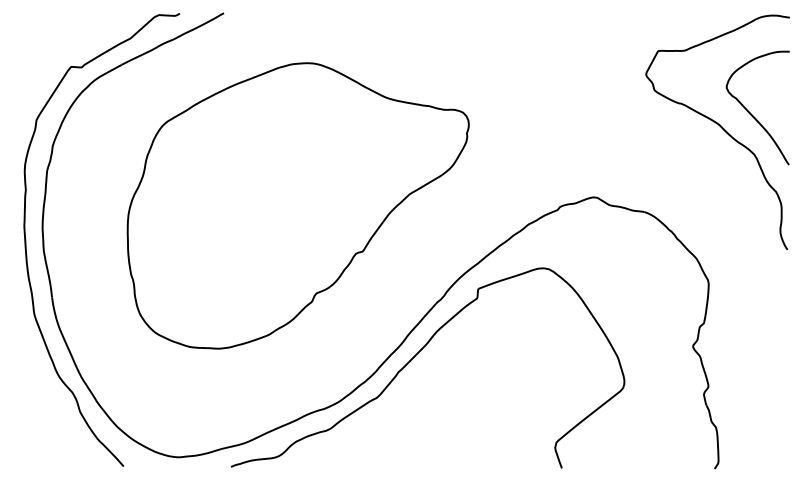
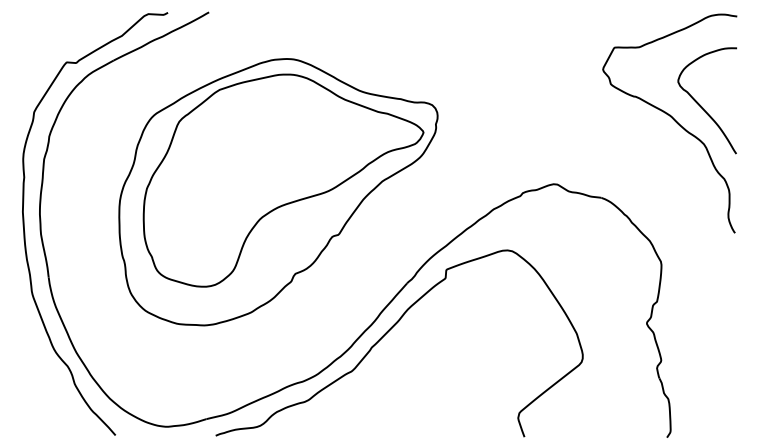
part: (303, 193) -> (283, 180), added

